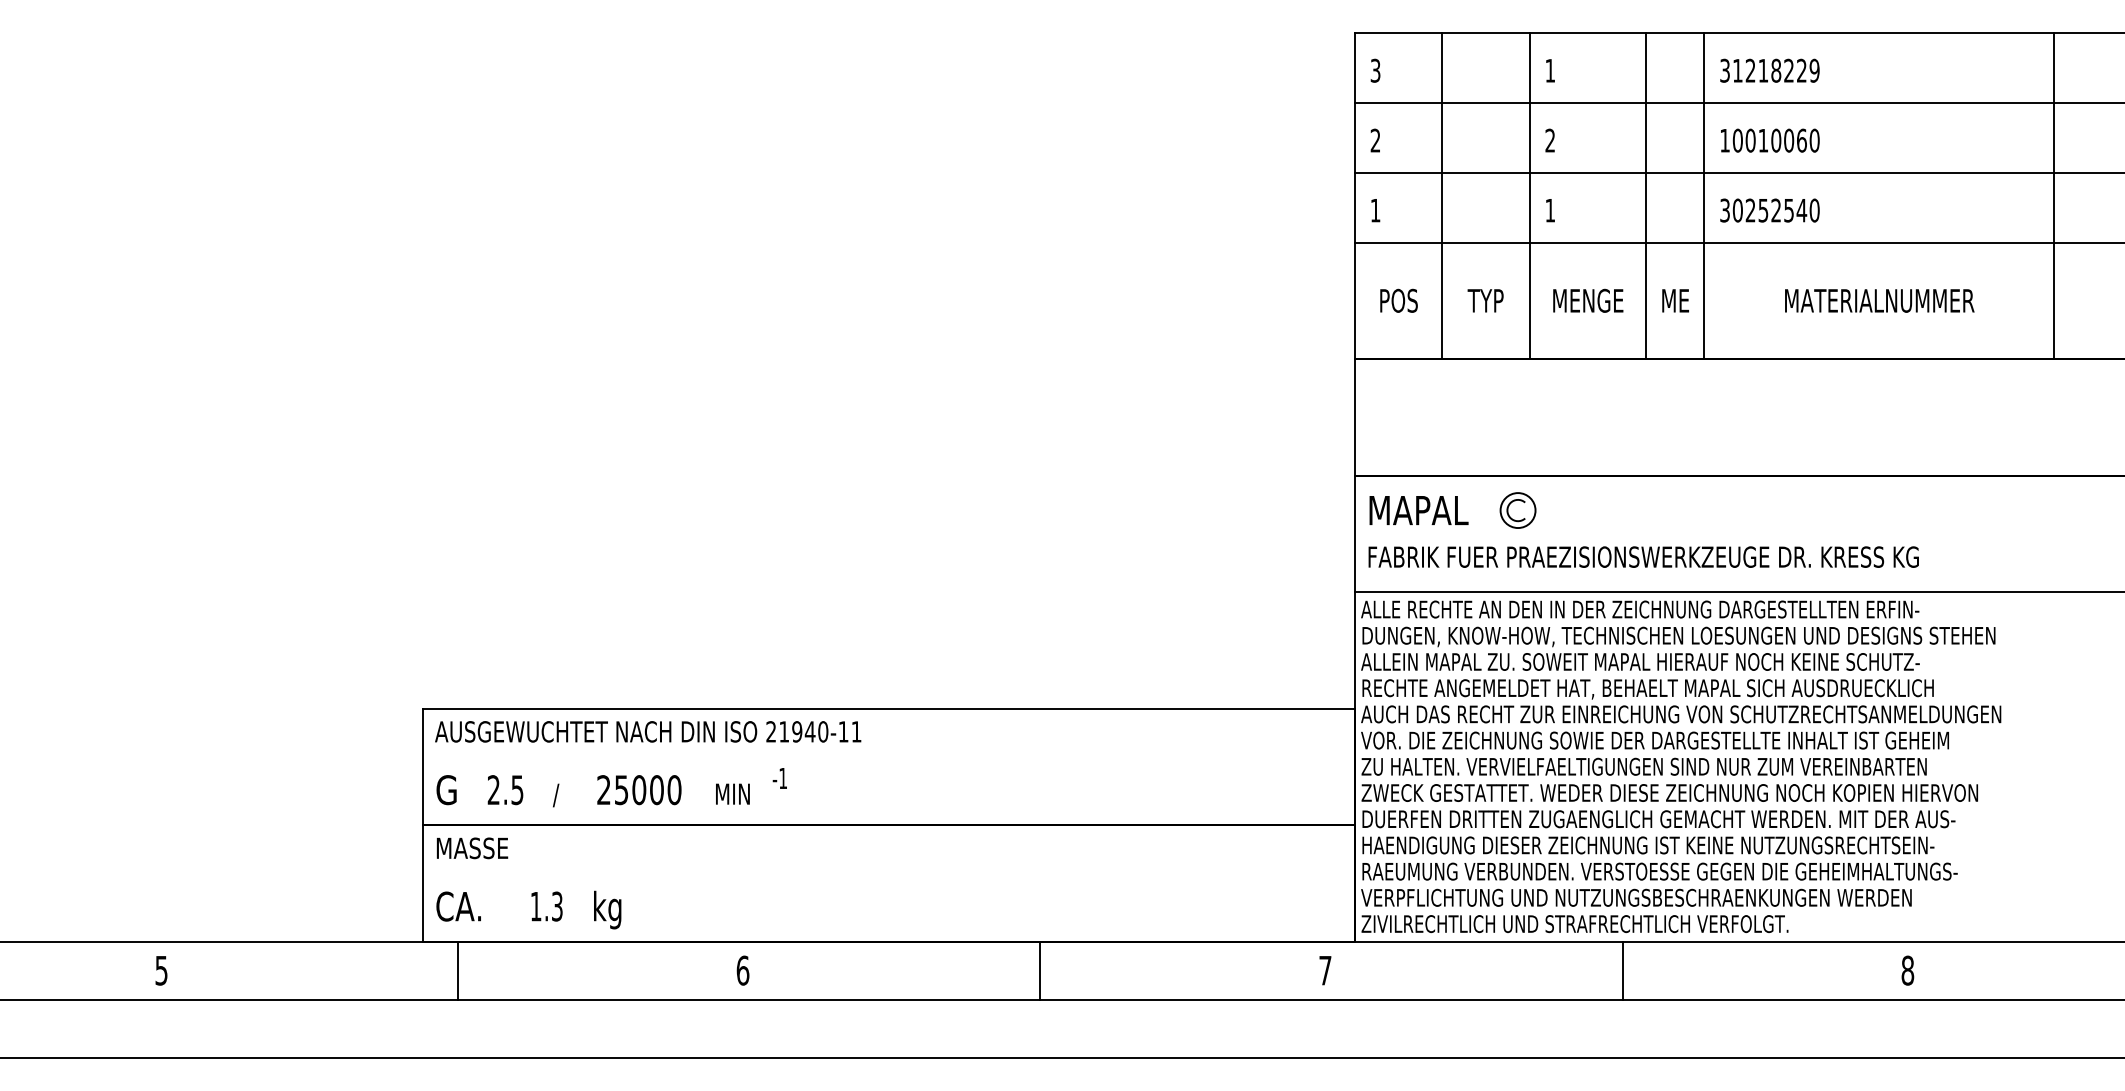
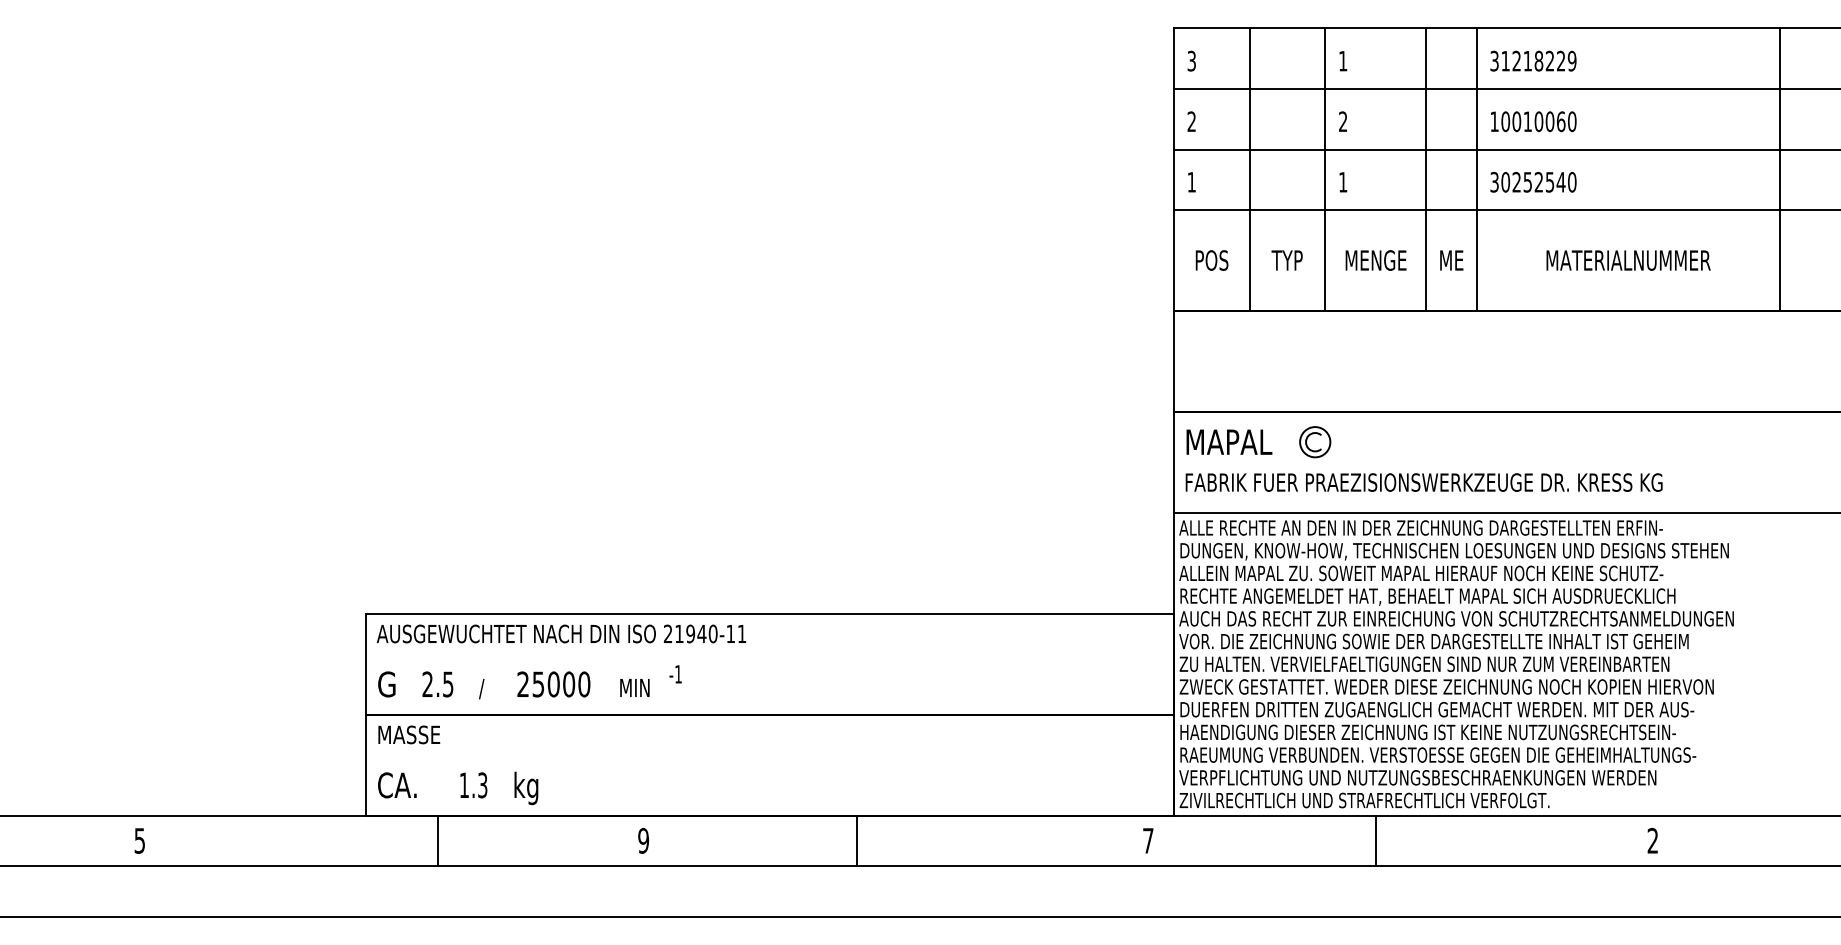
line: (457, 970) -> (437, 840), moved
text: (742, 970) -> (643, 840), 6 -> 9
line: (1040, 970) -> (857, 840), moved
line: (1623, 970) -> (1376, 840), moved
text: (1907, 970) -> (1652, 840), 8 -> 2

